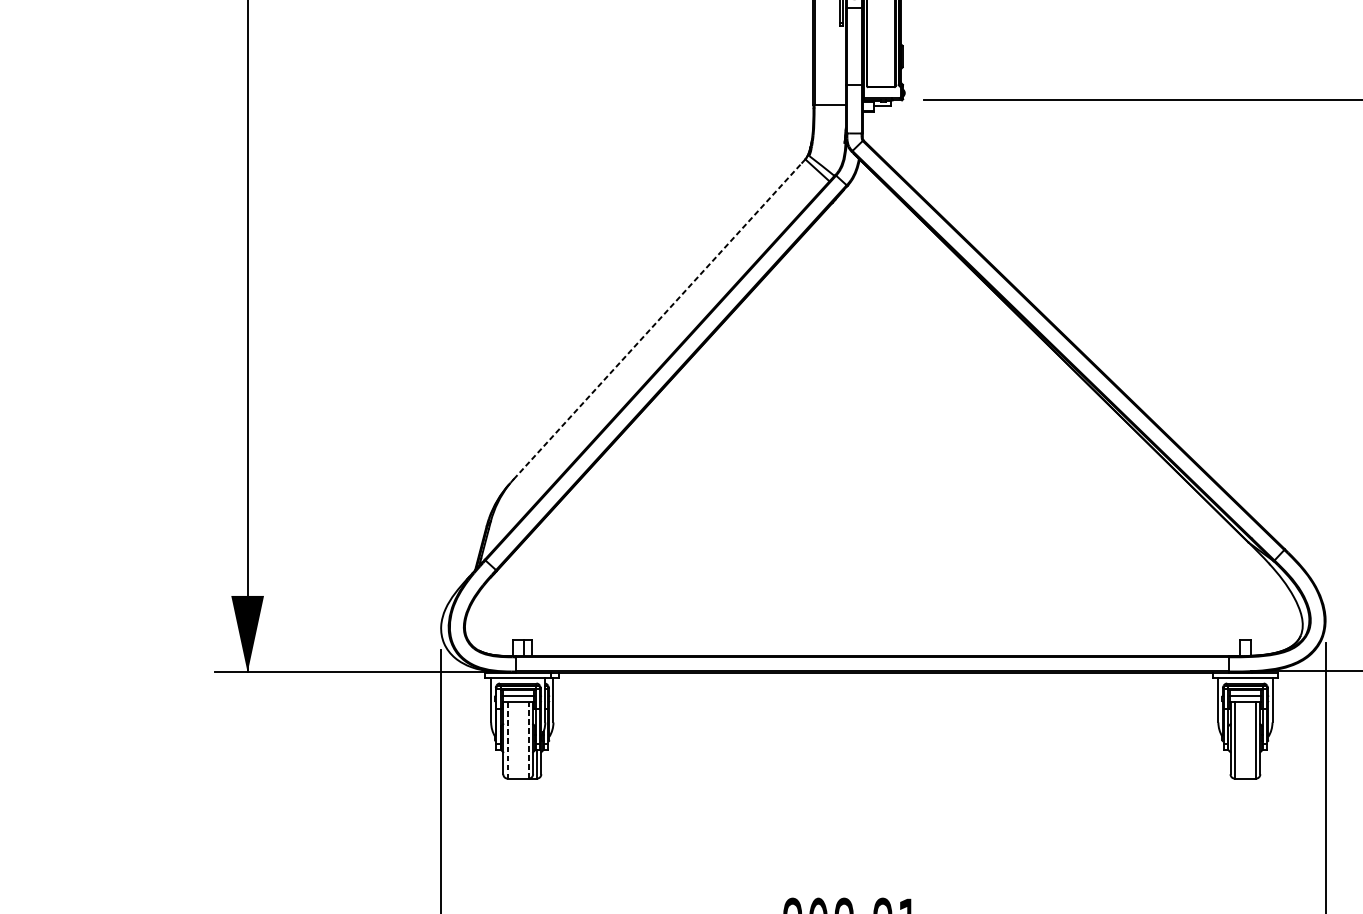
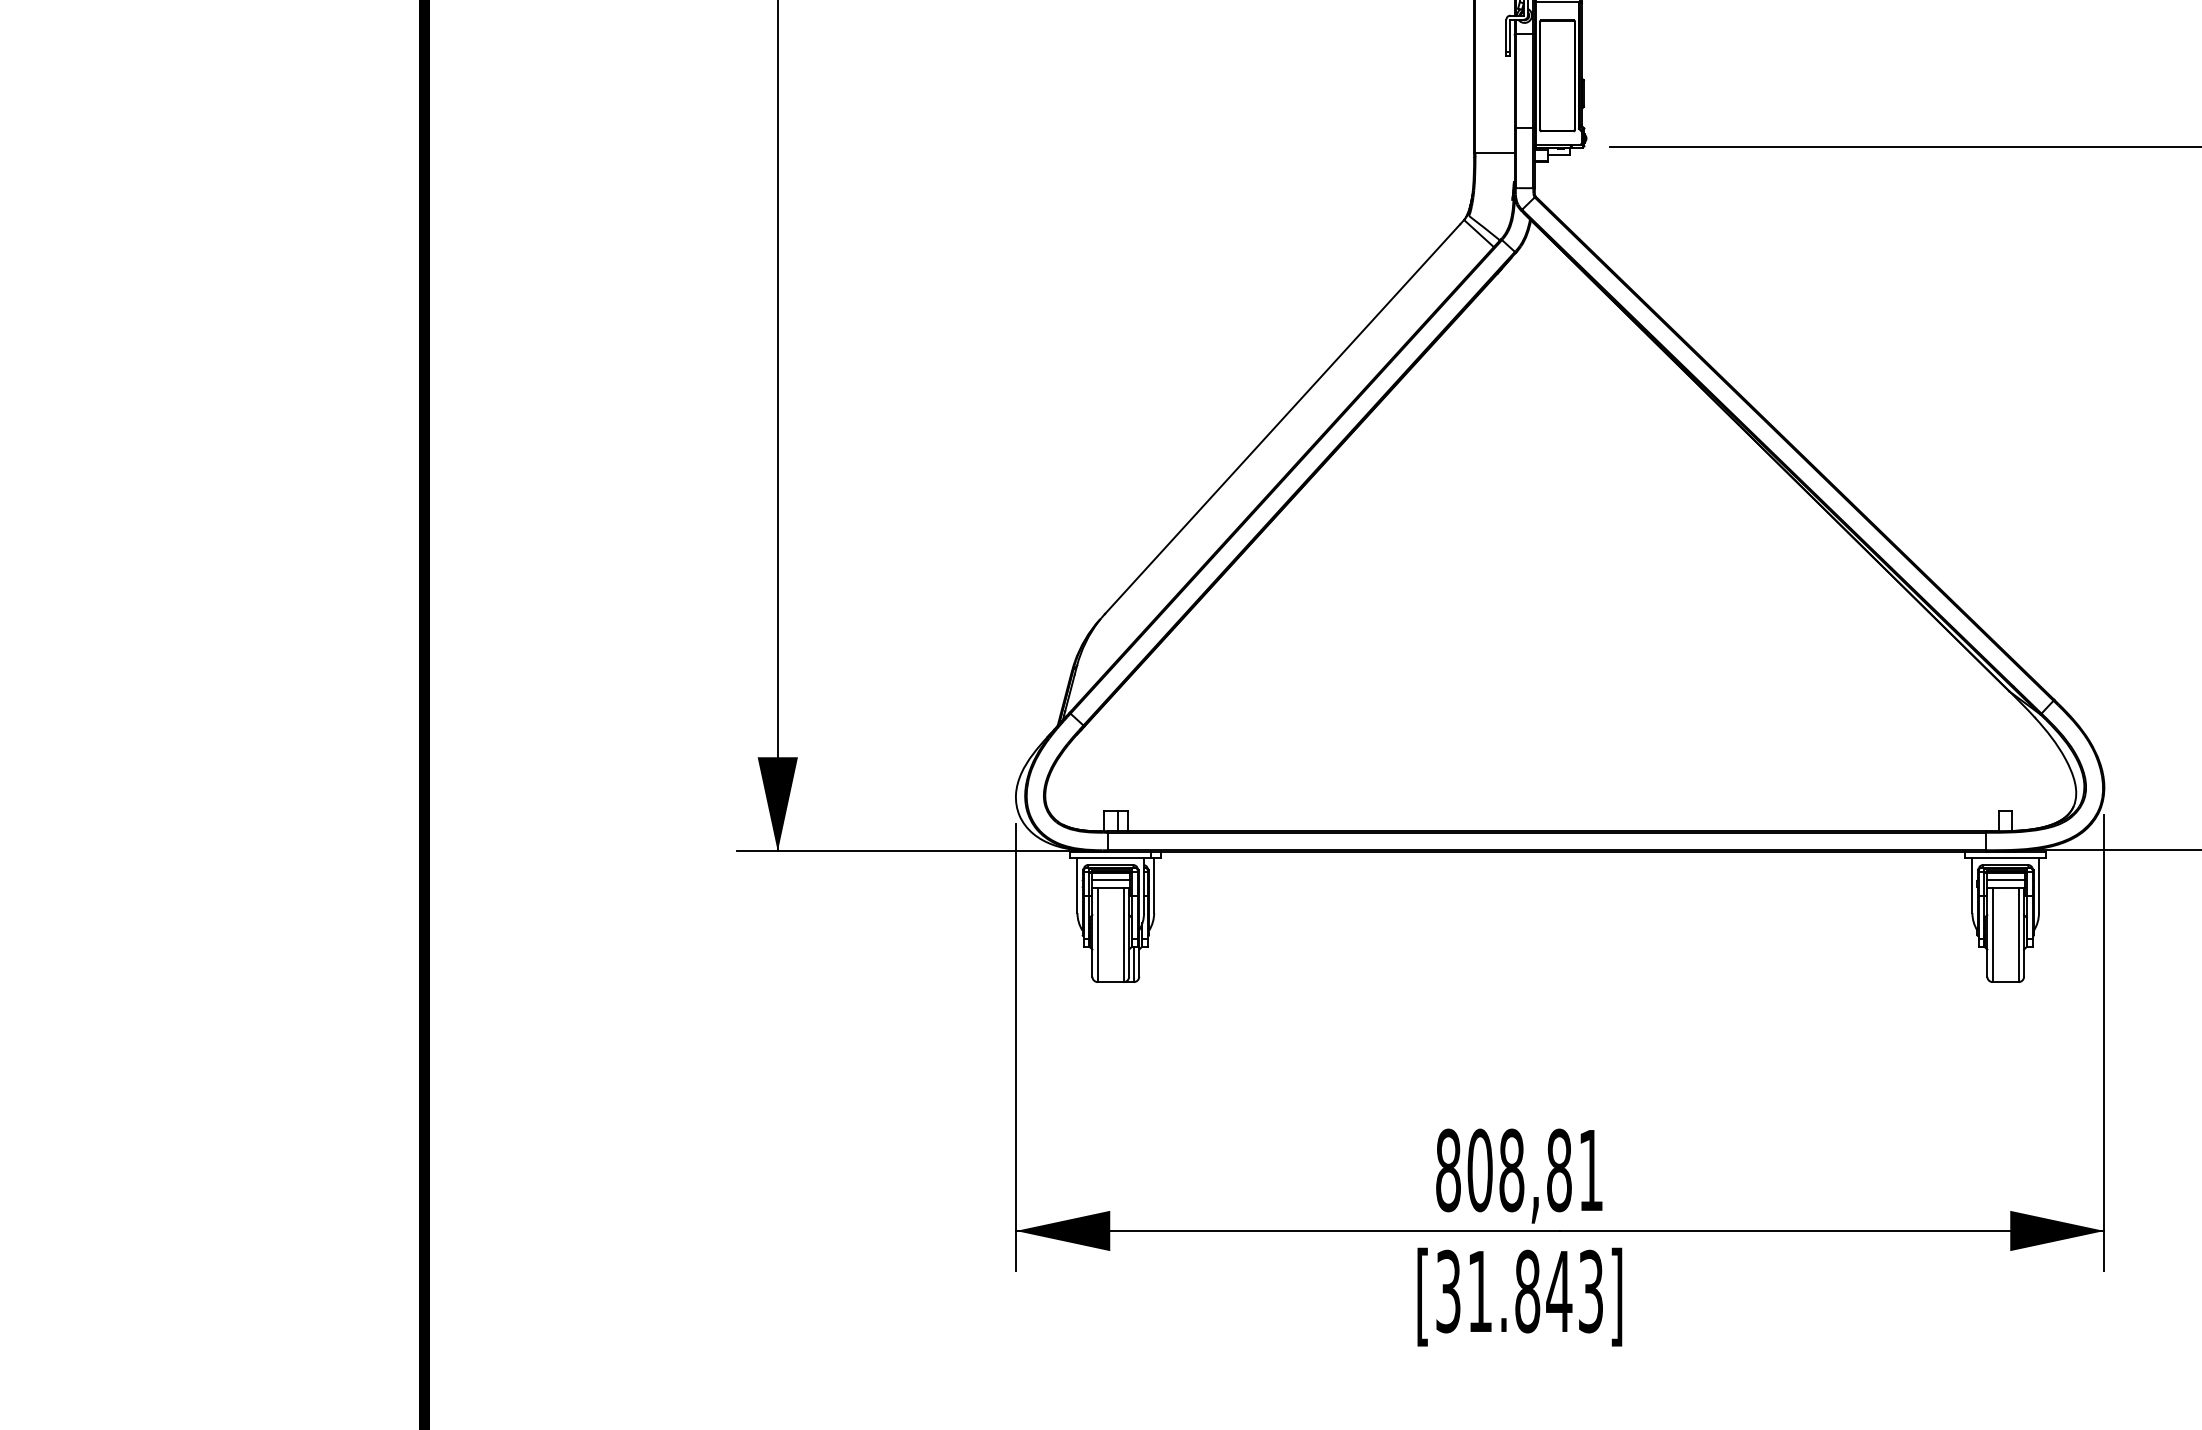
line: (657, 321) -> (1282, 419), dashed -> solid
line: (528, 739) -> (1123, 934), dashed -> solid
line: (507, 740) -> (1097, 935), dashed -> solid

